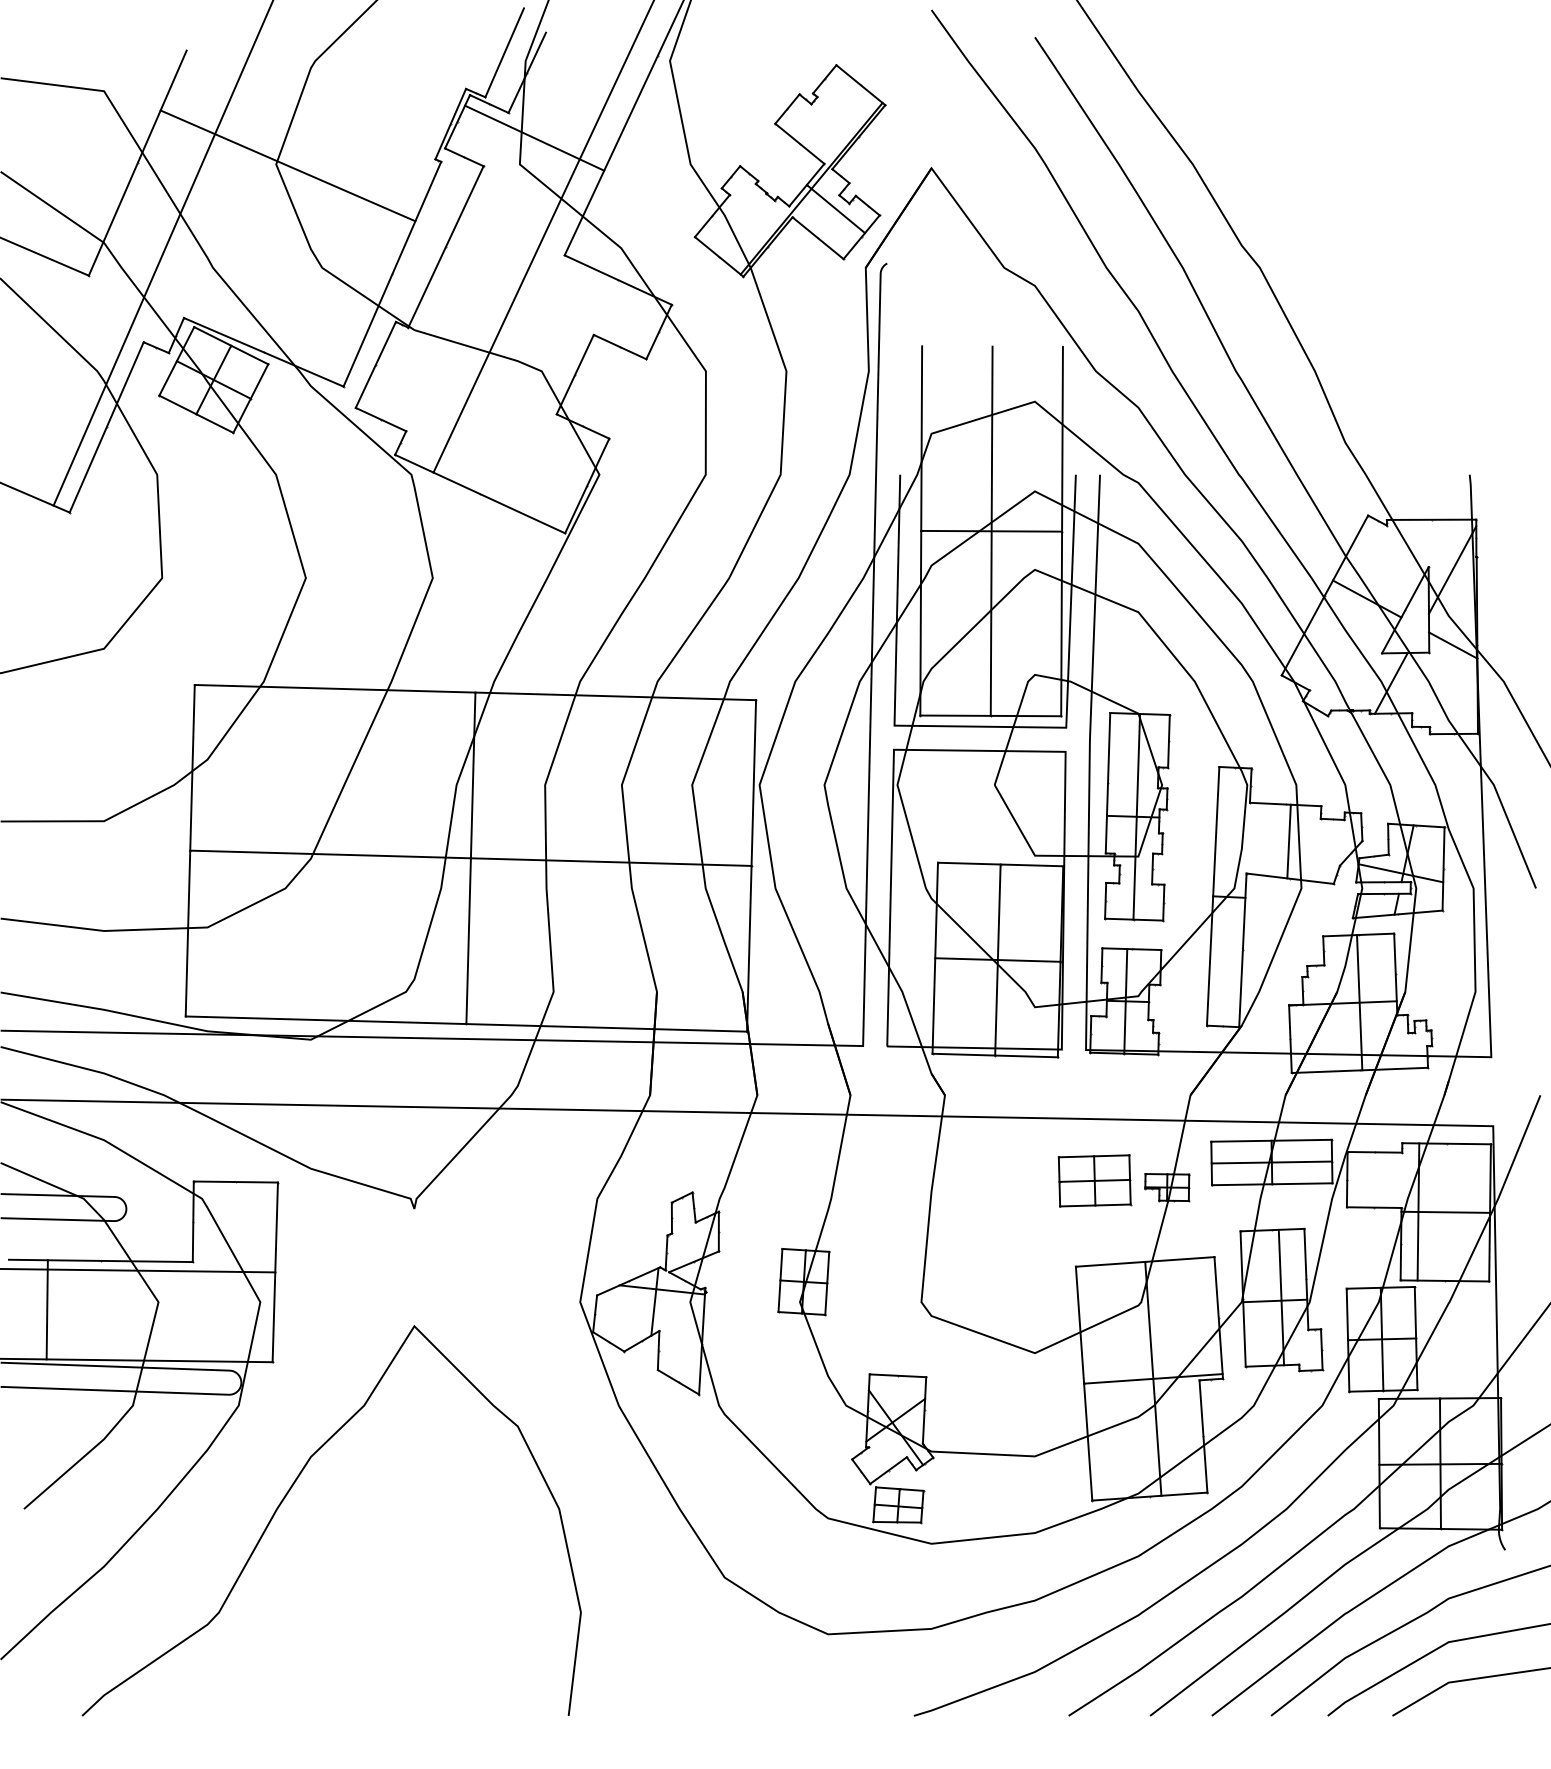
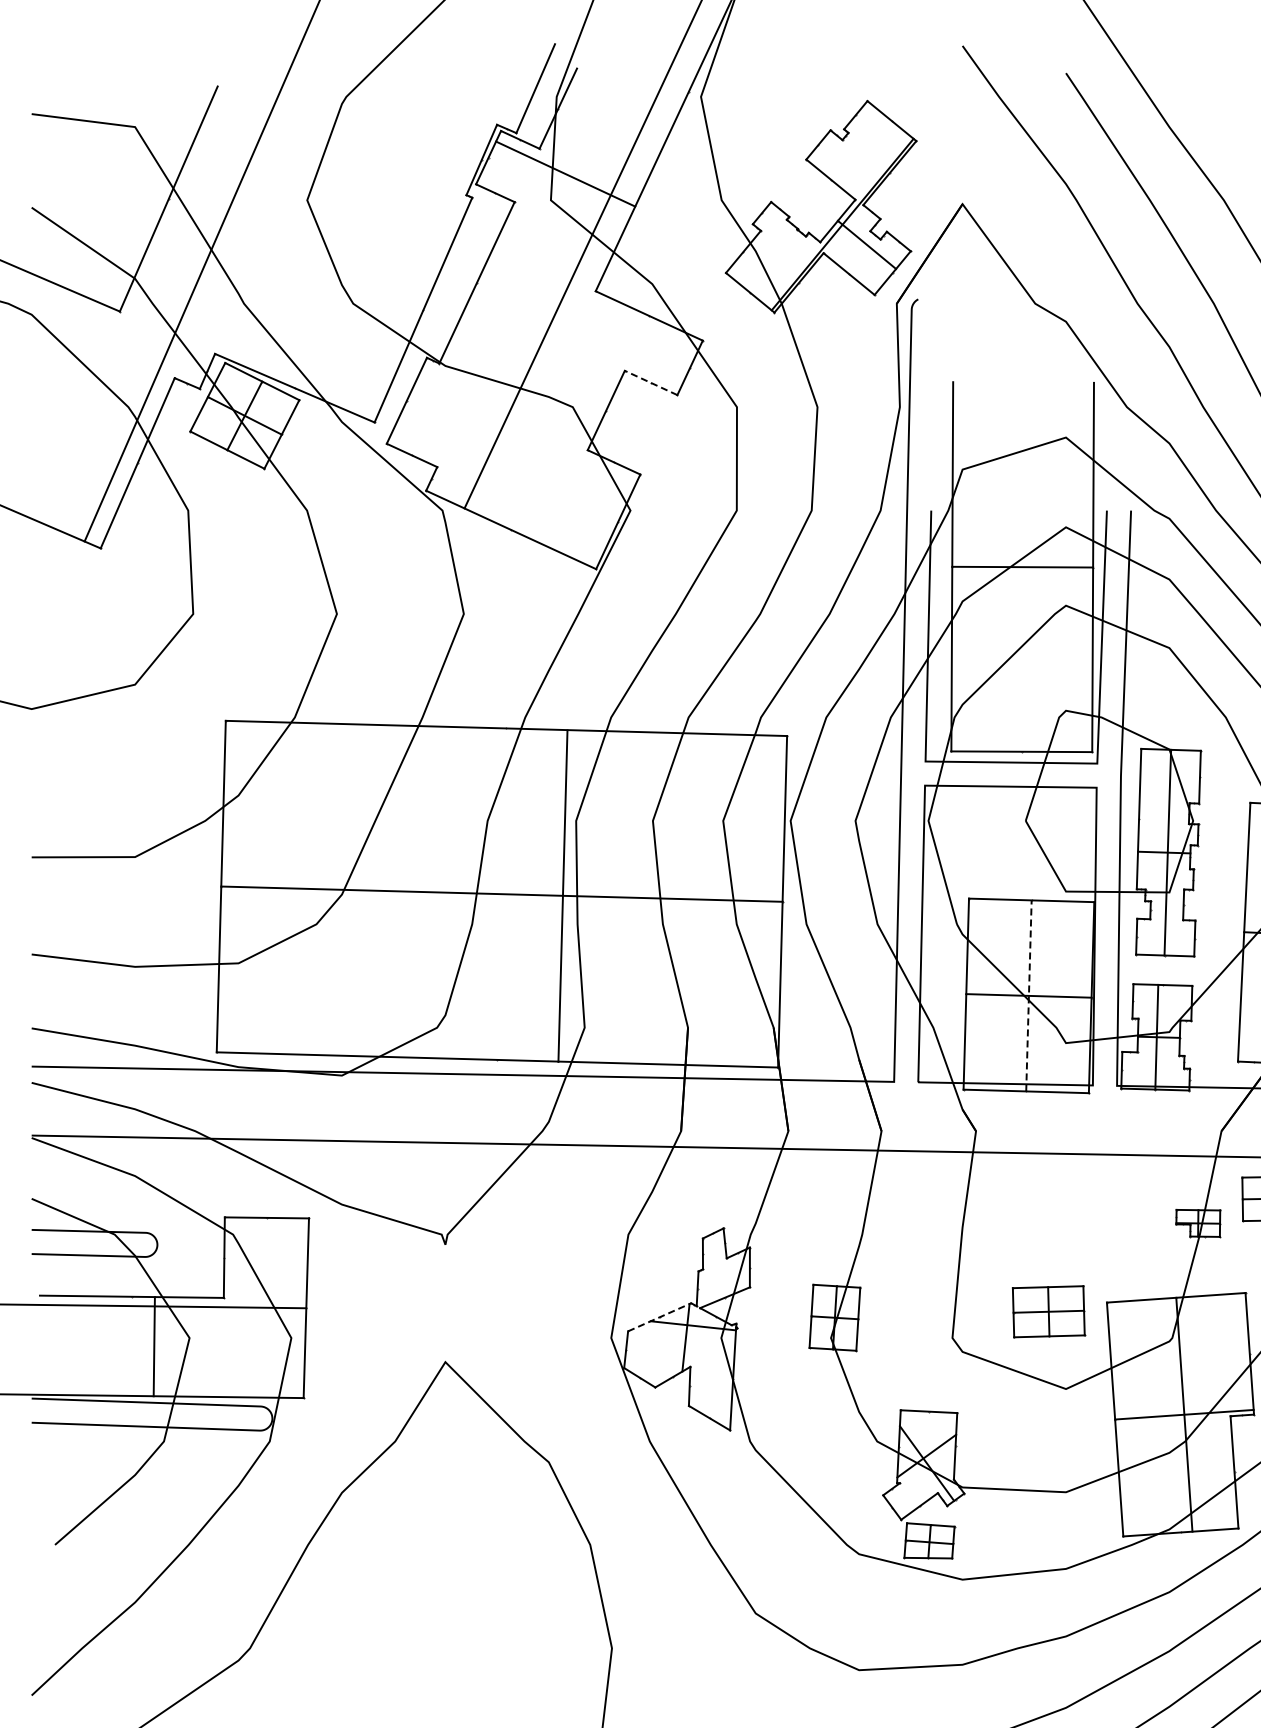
line: (287, 165) -> (318, 201), removed
line: (620, 347) -> (651, 383), solid -> dashed
line: (991, 530) -> (1022, 566), removed
line: (470, 858) -> (562, 896), moved
line: (997, 960) -> (1028, 996), solid -> dashed
part: (1094, 1180) -> (1048, 1311), moved
line: (628, 1281) -> (659, 1317), solid -> dashed
line: (46, 1309) -> (153, 1346), moved

